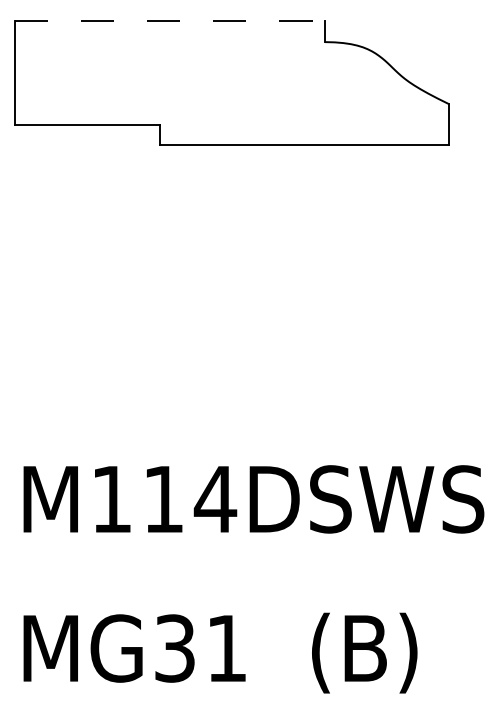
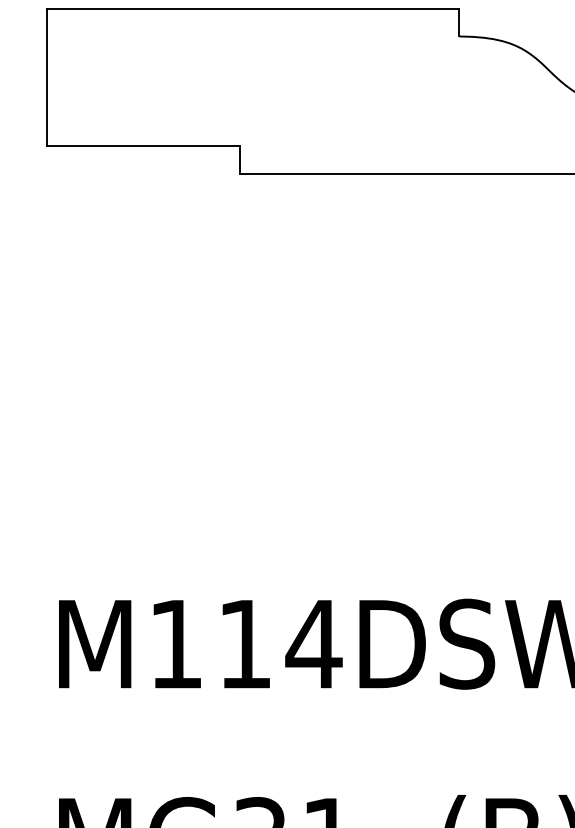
line: (169, 21) -> (252, 9), dashed -> solid

